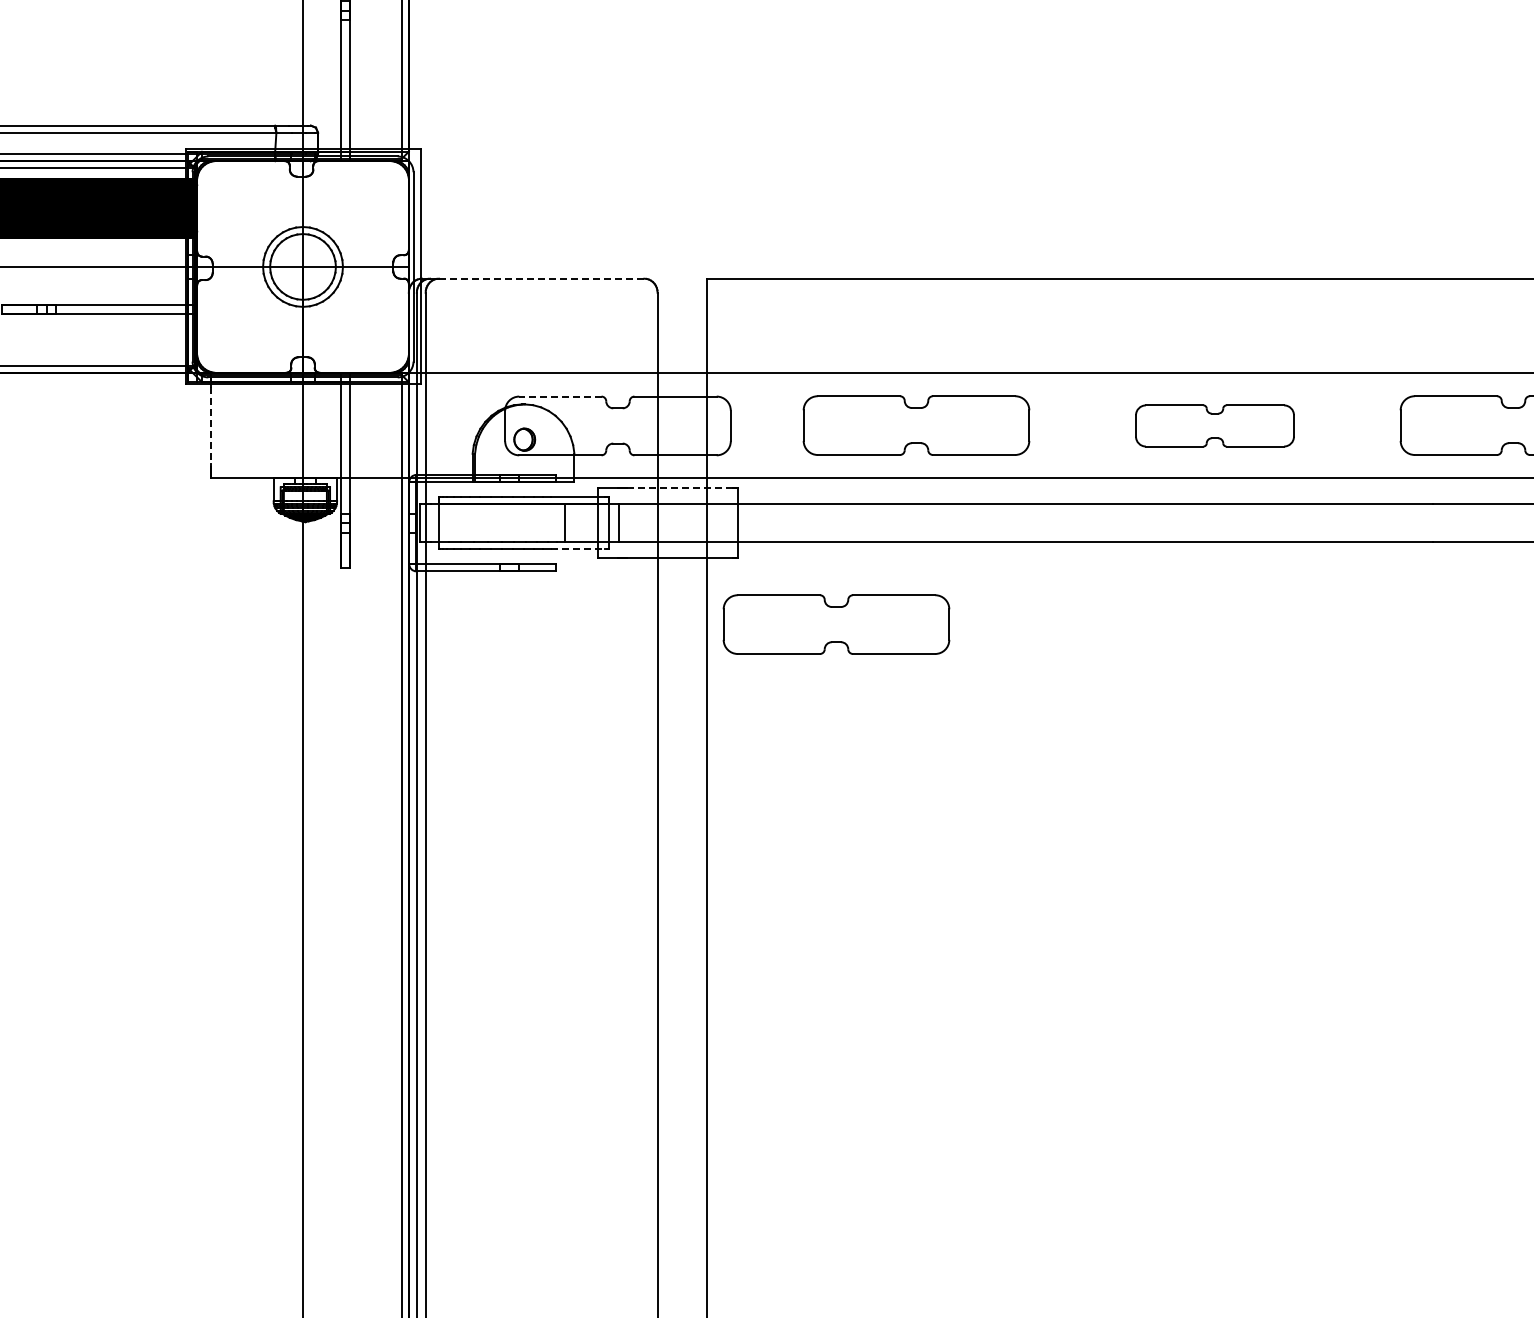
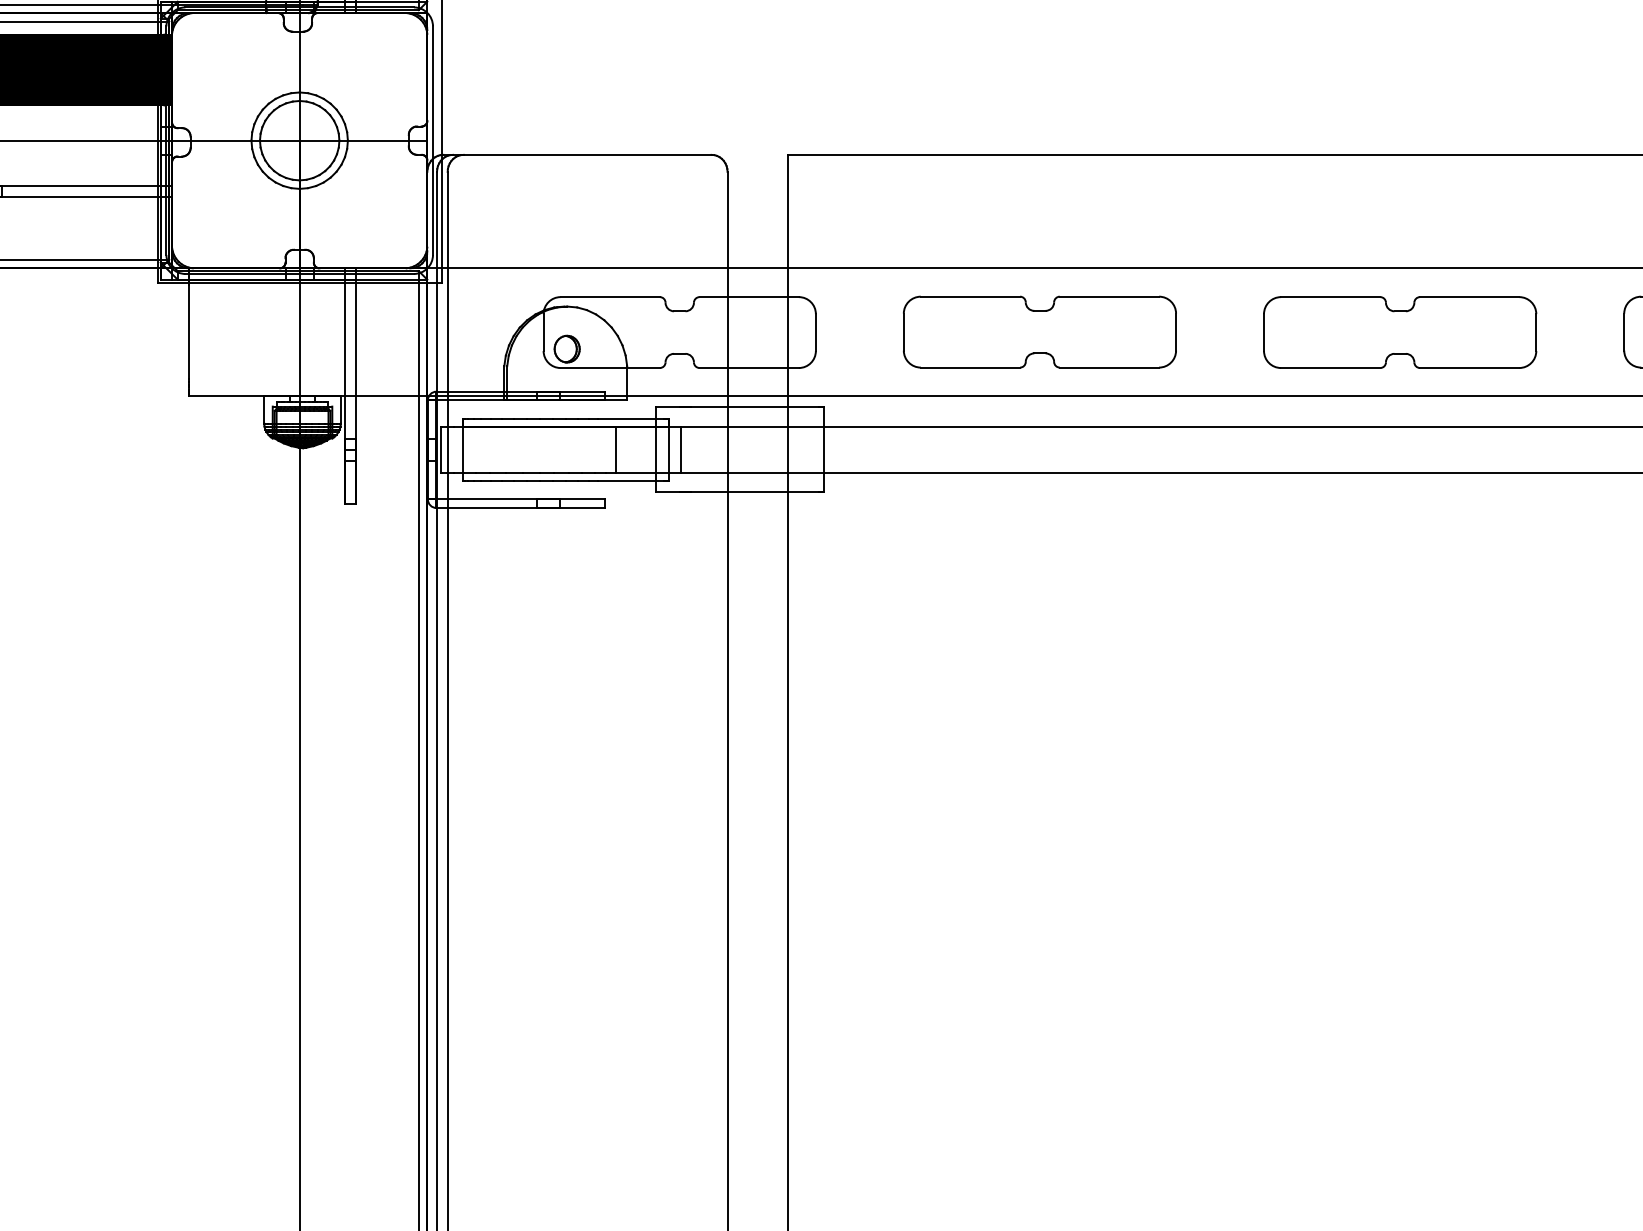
line: (541, 278) -> (587, 154), dashed -> solid
line: (559, 396) -> (609, 297), dashed -> solid
line: (211, 425) -> (189, 332), dashed -> solid
part: (1214, 425) -> (1399, 332), size x1.43
line: (680, 487) -> (755, 406), dashed -> solid
line: (578, 549) -> (632, 481), dashed -> solid
part: (836, 624) -> (943, 572), removed

